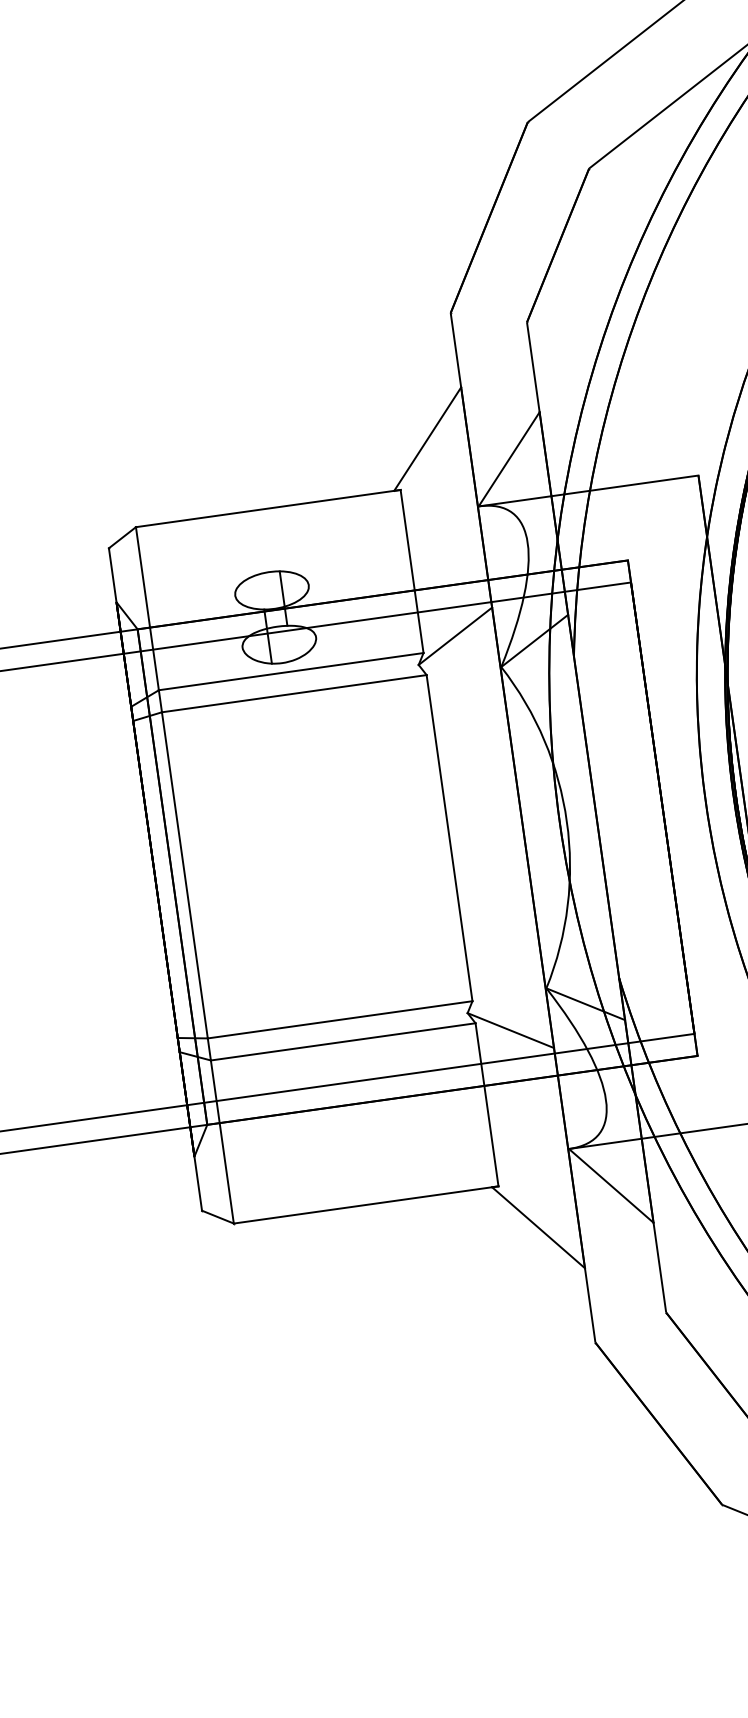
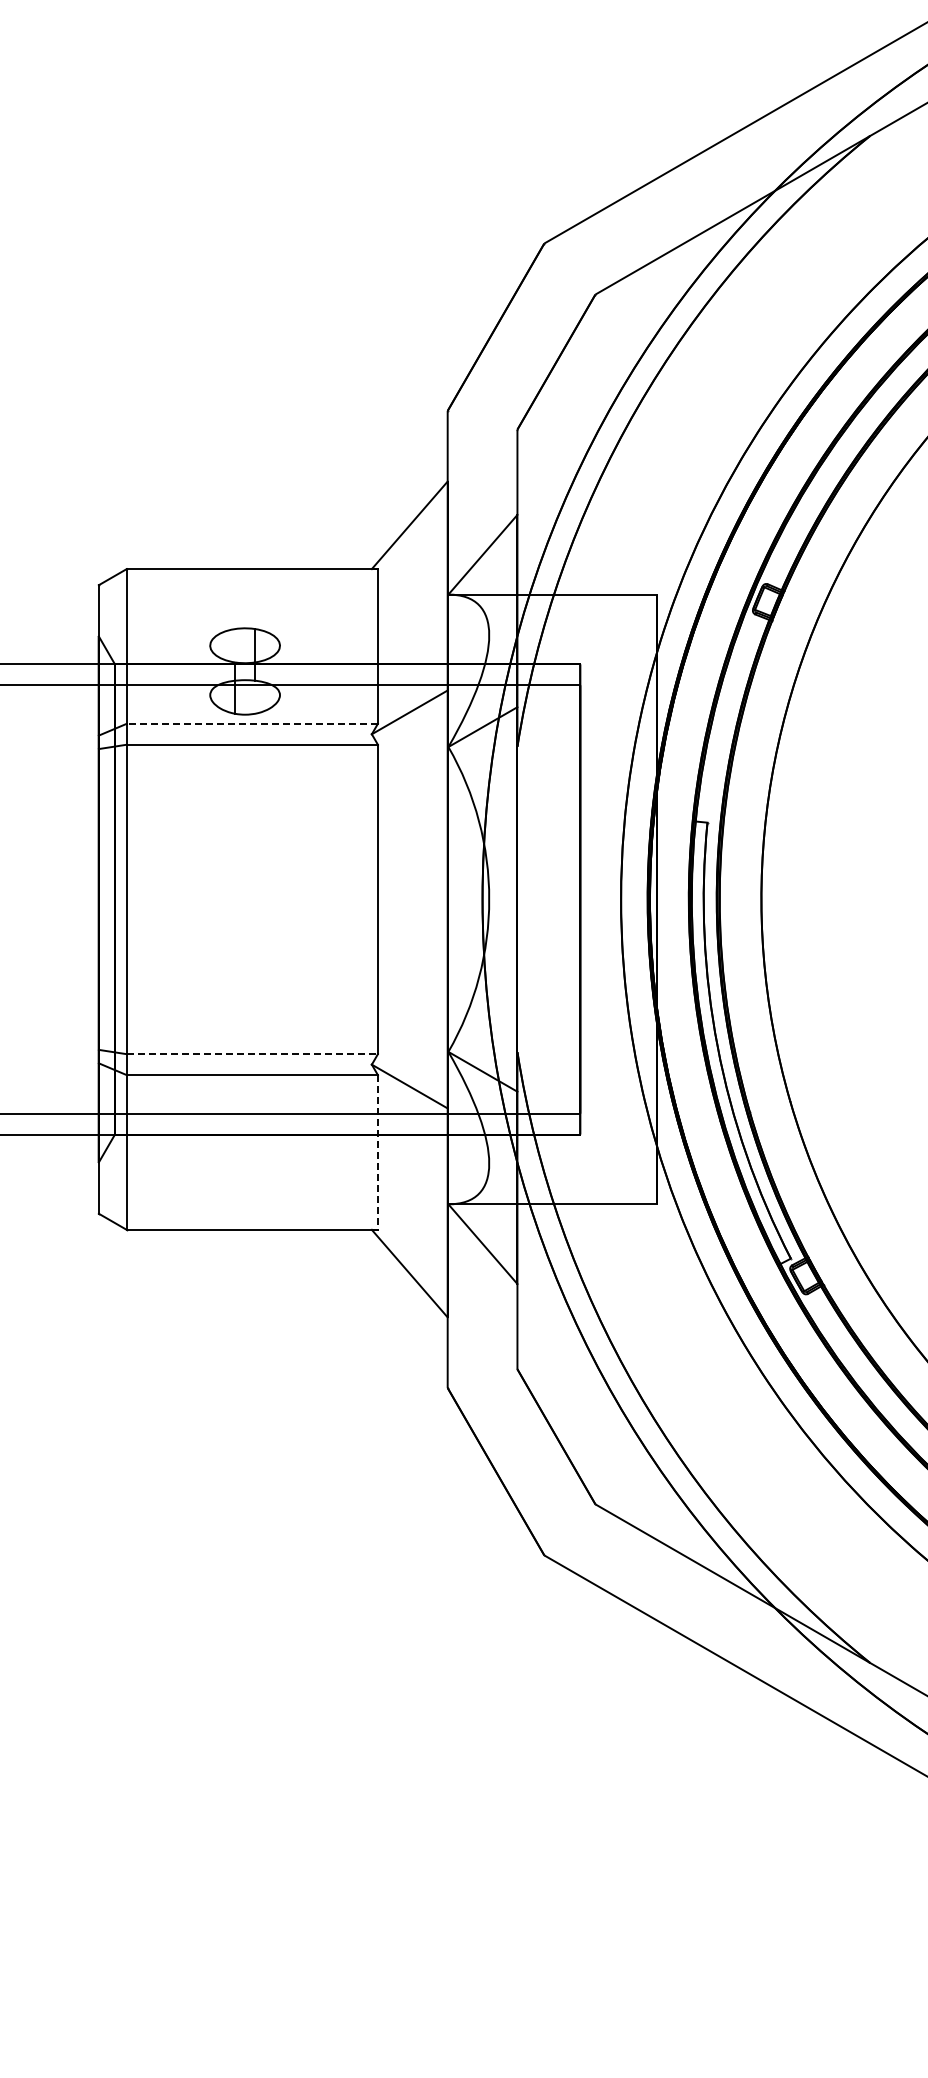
line: (291, 671) -> (252, 723), solid -> dashed
line: (340, 1020) -> (252, 1054), solid -> dashed
line: (486, 1105) -> (377, 1153), solid -> dashed

